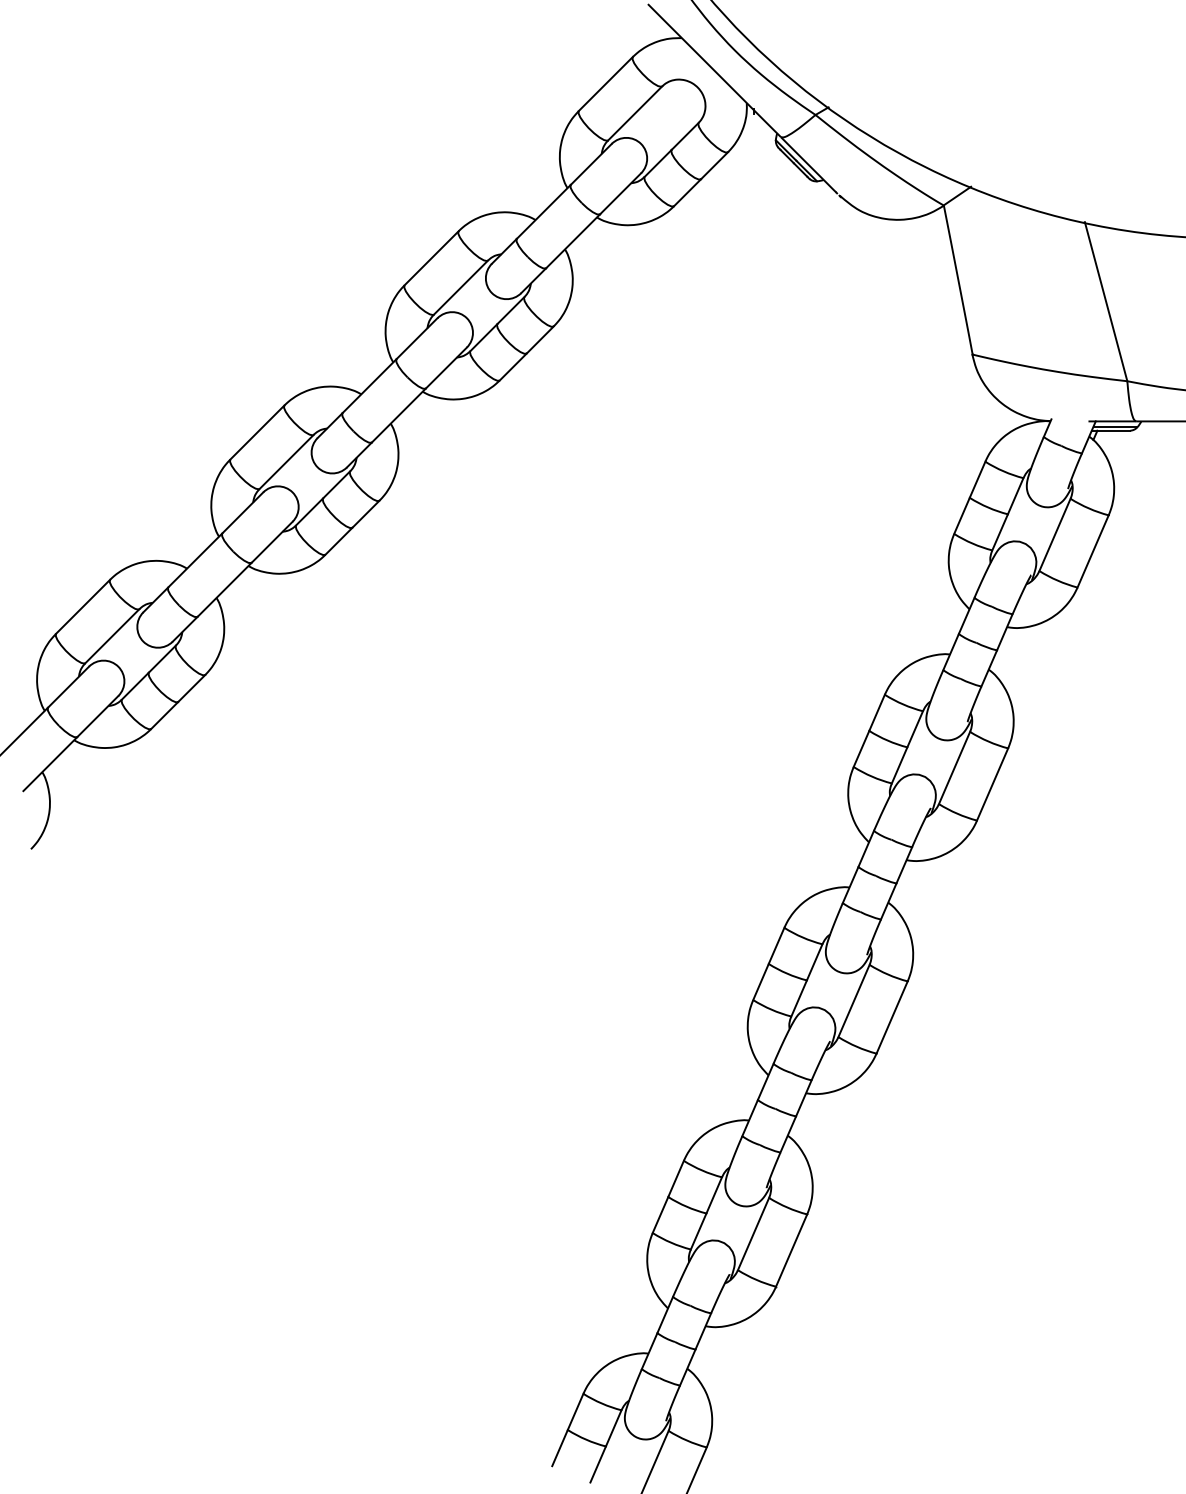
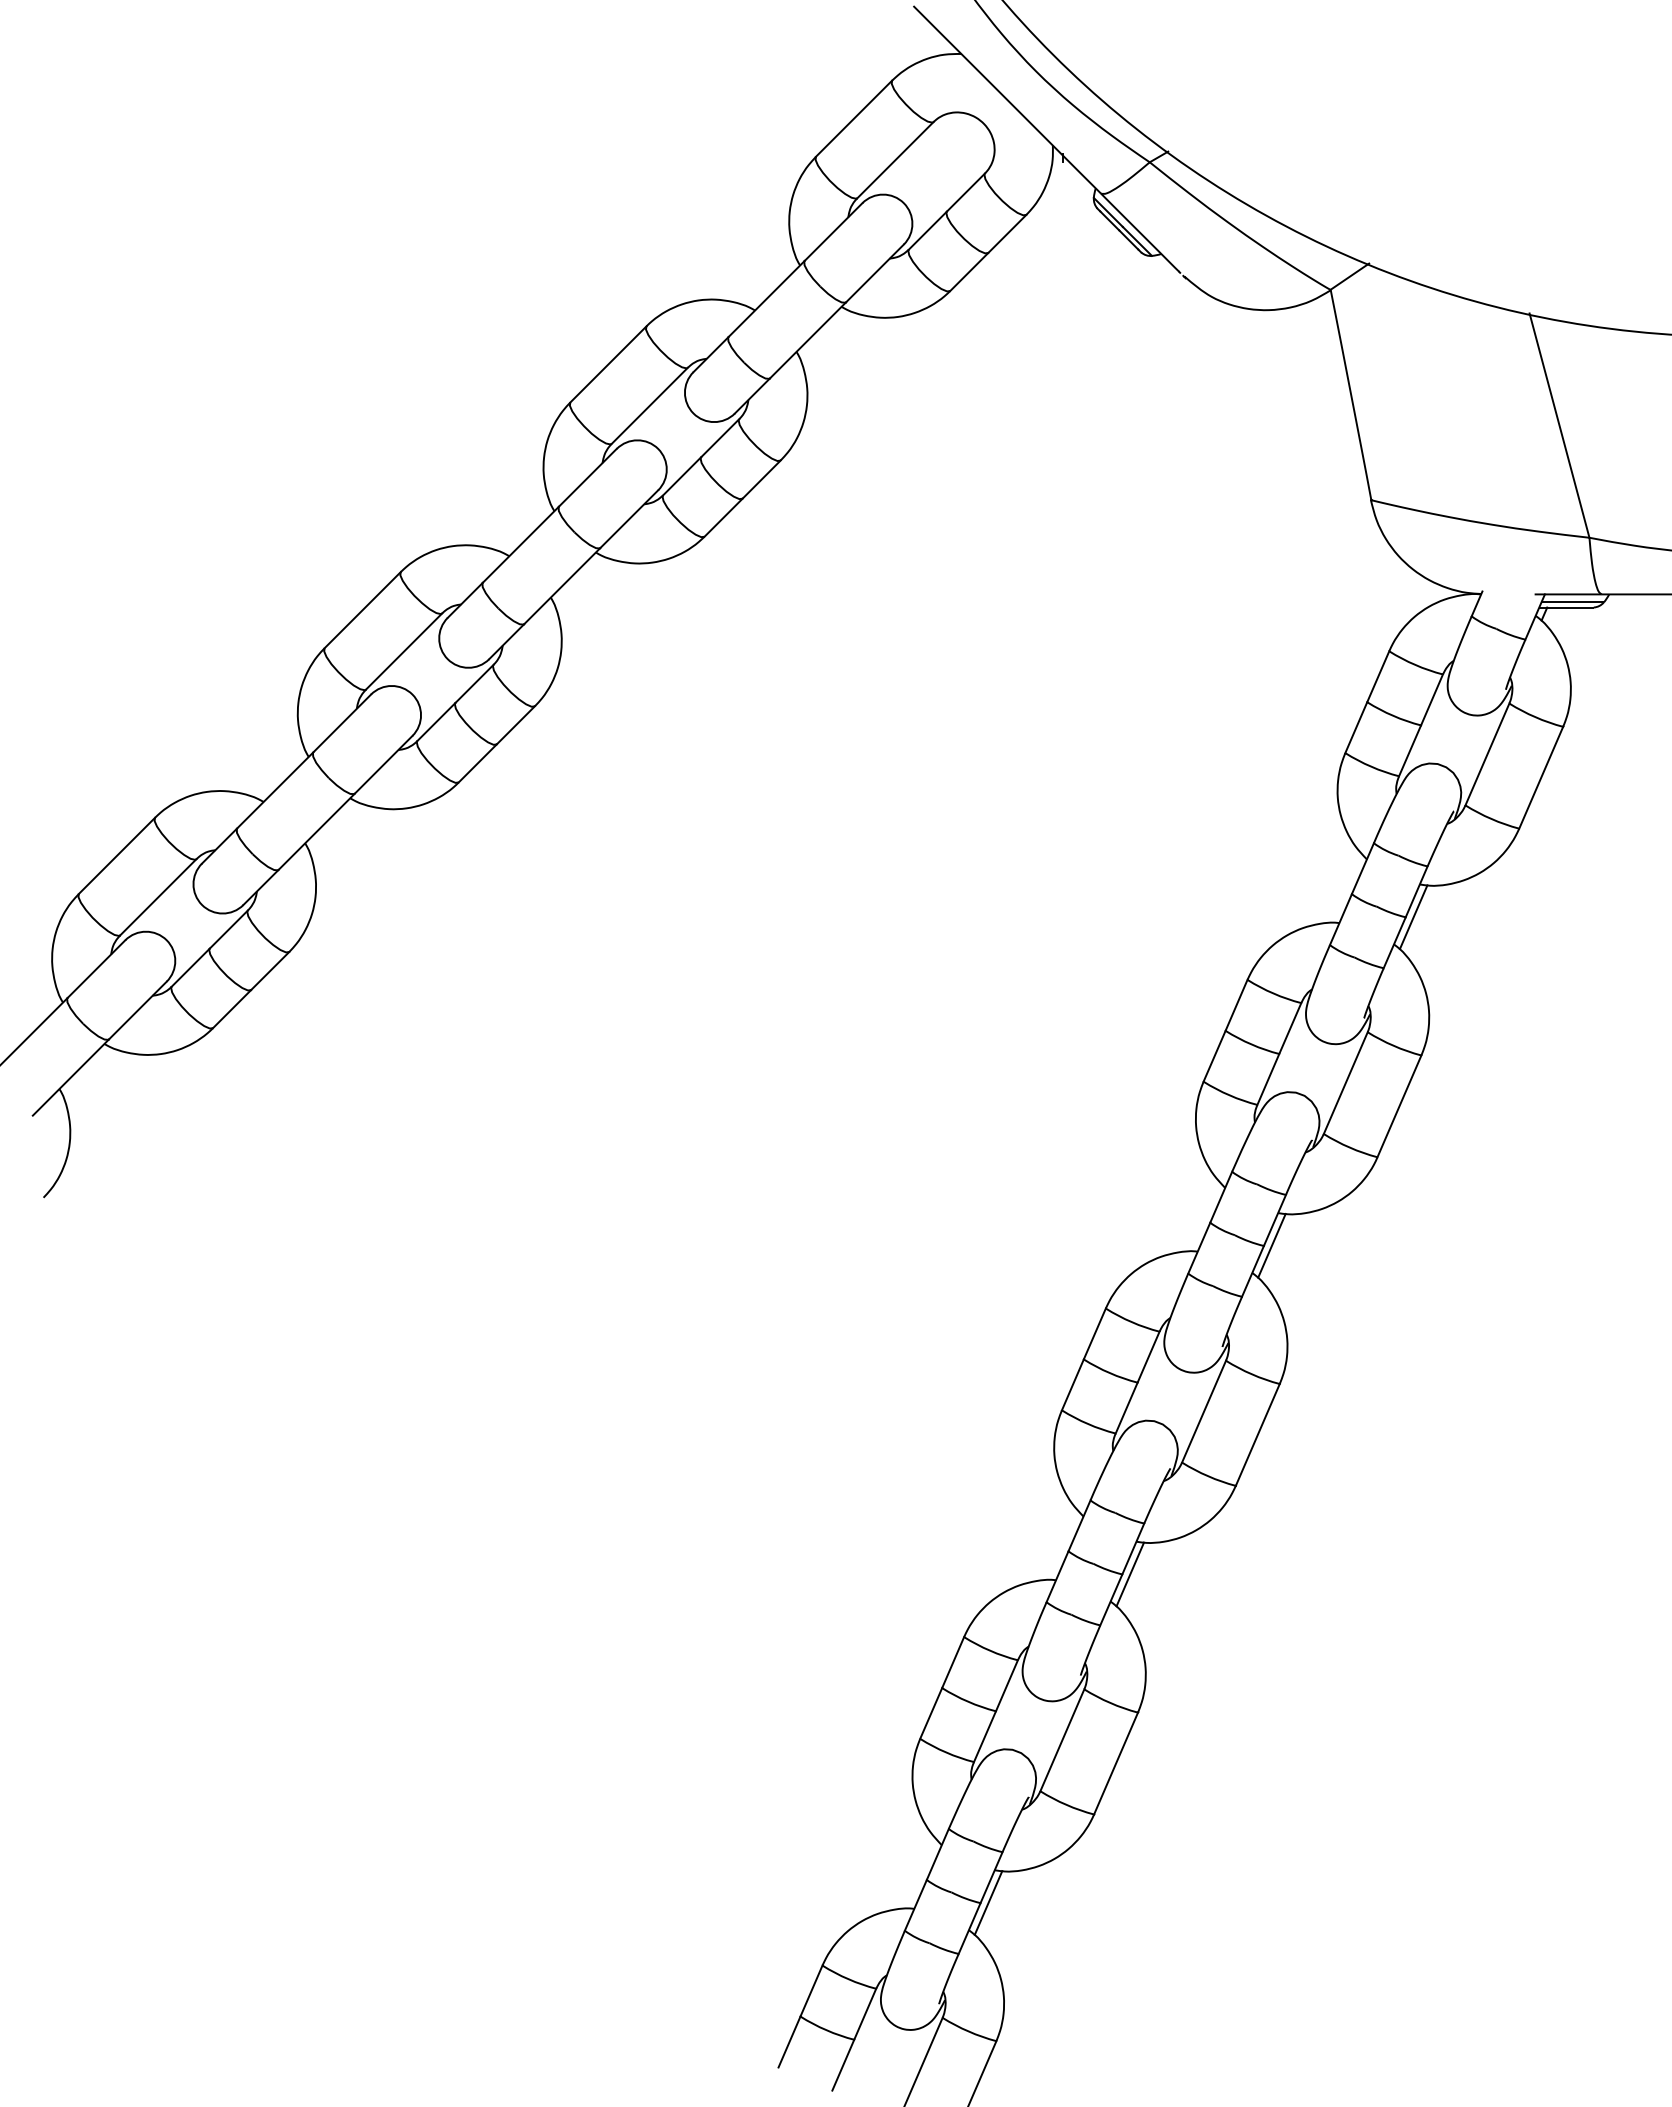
line: (1002, 650) -> (1413, 917), added
line: (901, 883) -> (1271, 1245), added
line: (801, 1116) -> (1130, 1574), added
line: (701, 1349) -> (988, 1902), added

